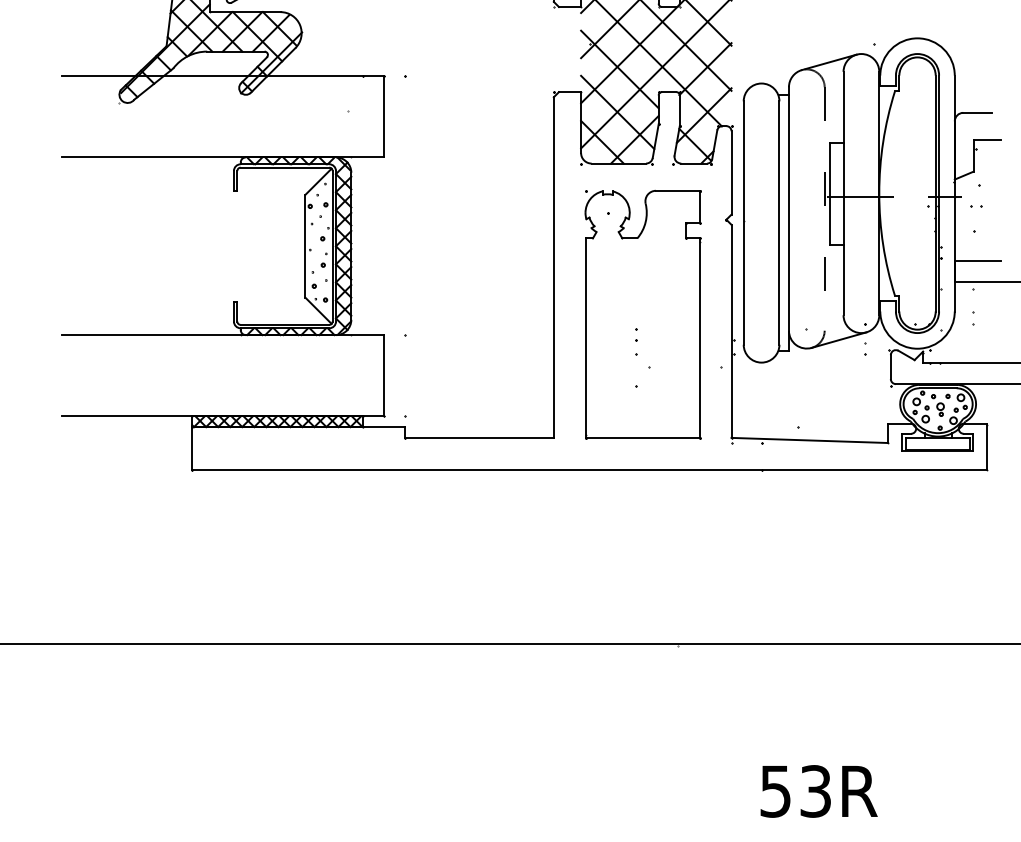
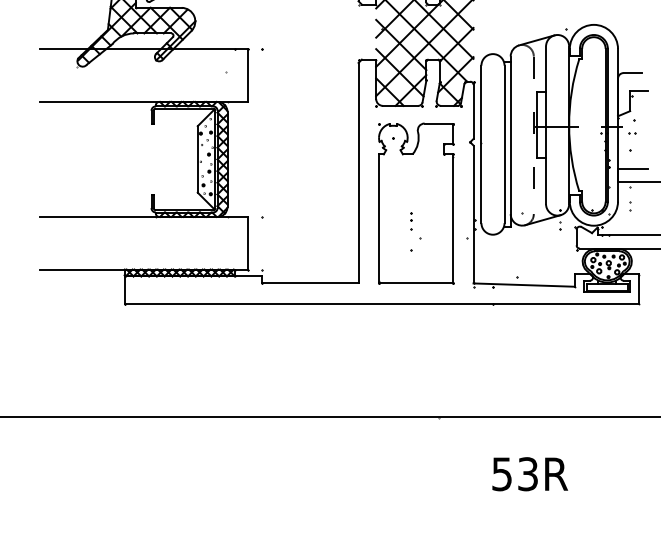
text: (817, 791) -> (529, 474), moved

